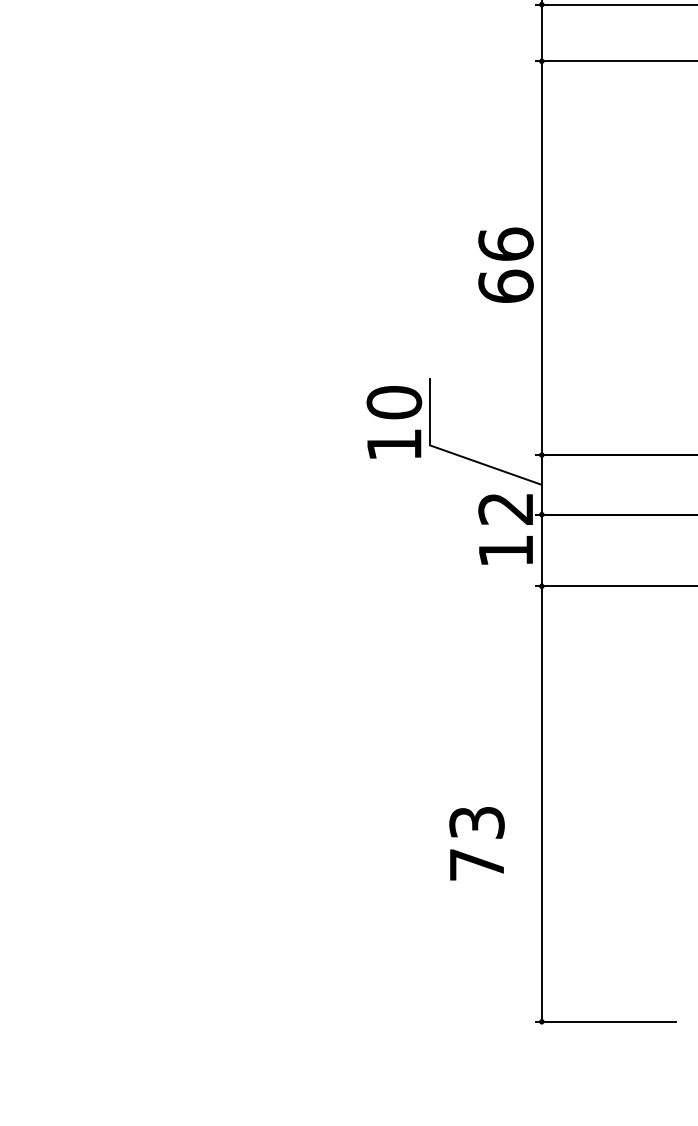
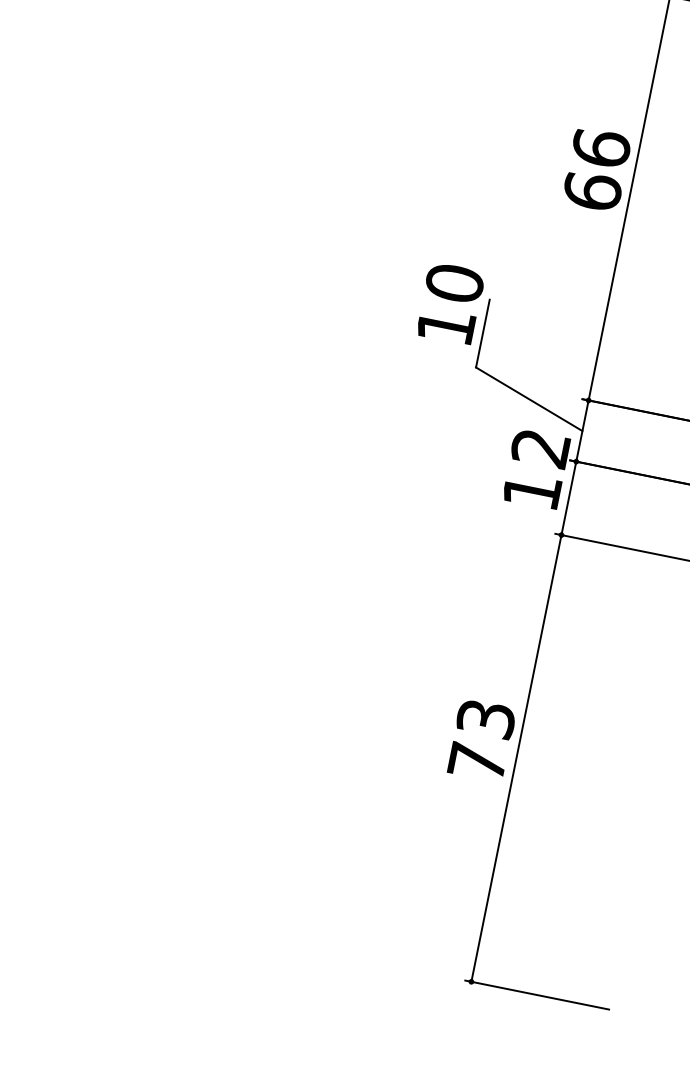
text: (505, 264) -> (596, 168), moved
text: (394, 422) -> (450, 303), moved
text: (476, 843) -> (481, 740), moved

